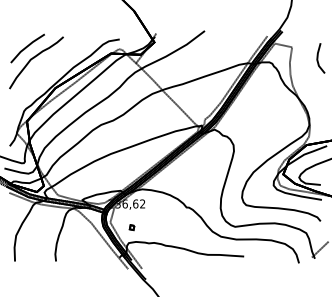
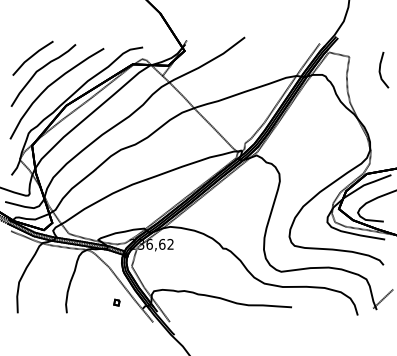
part: (42, 72) -> (50, 86), added
part: (131, 227) -> (116, 302), moved

